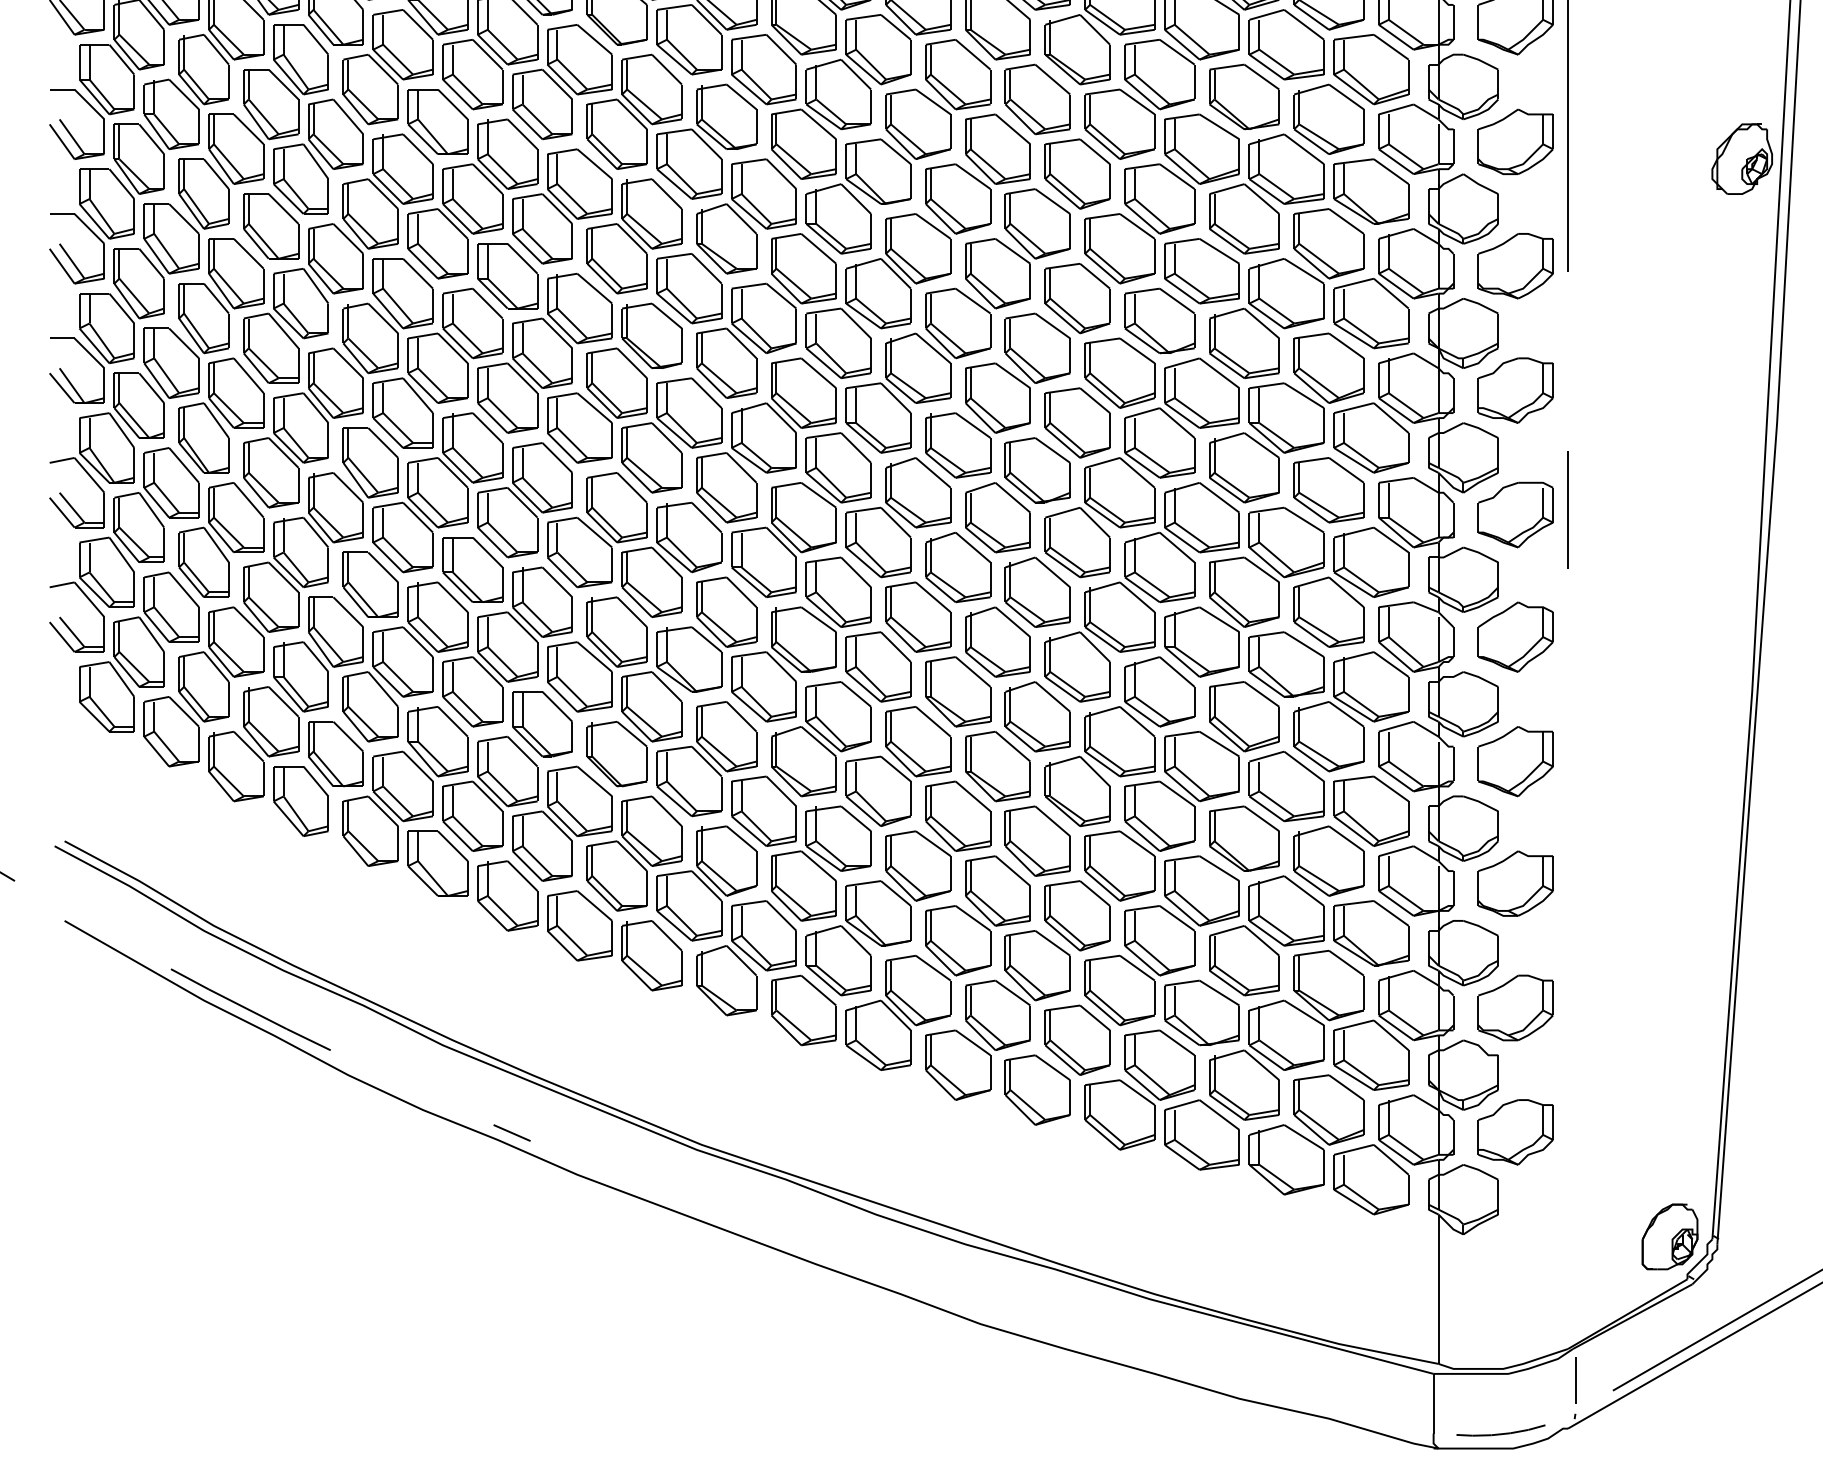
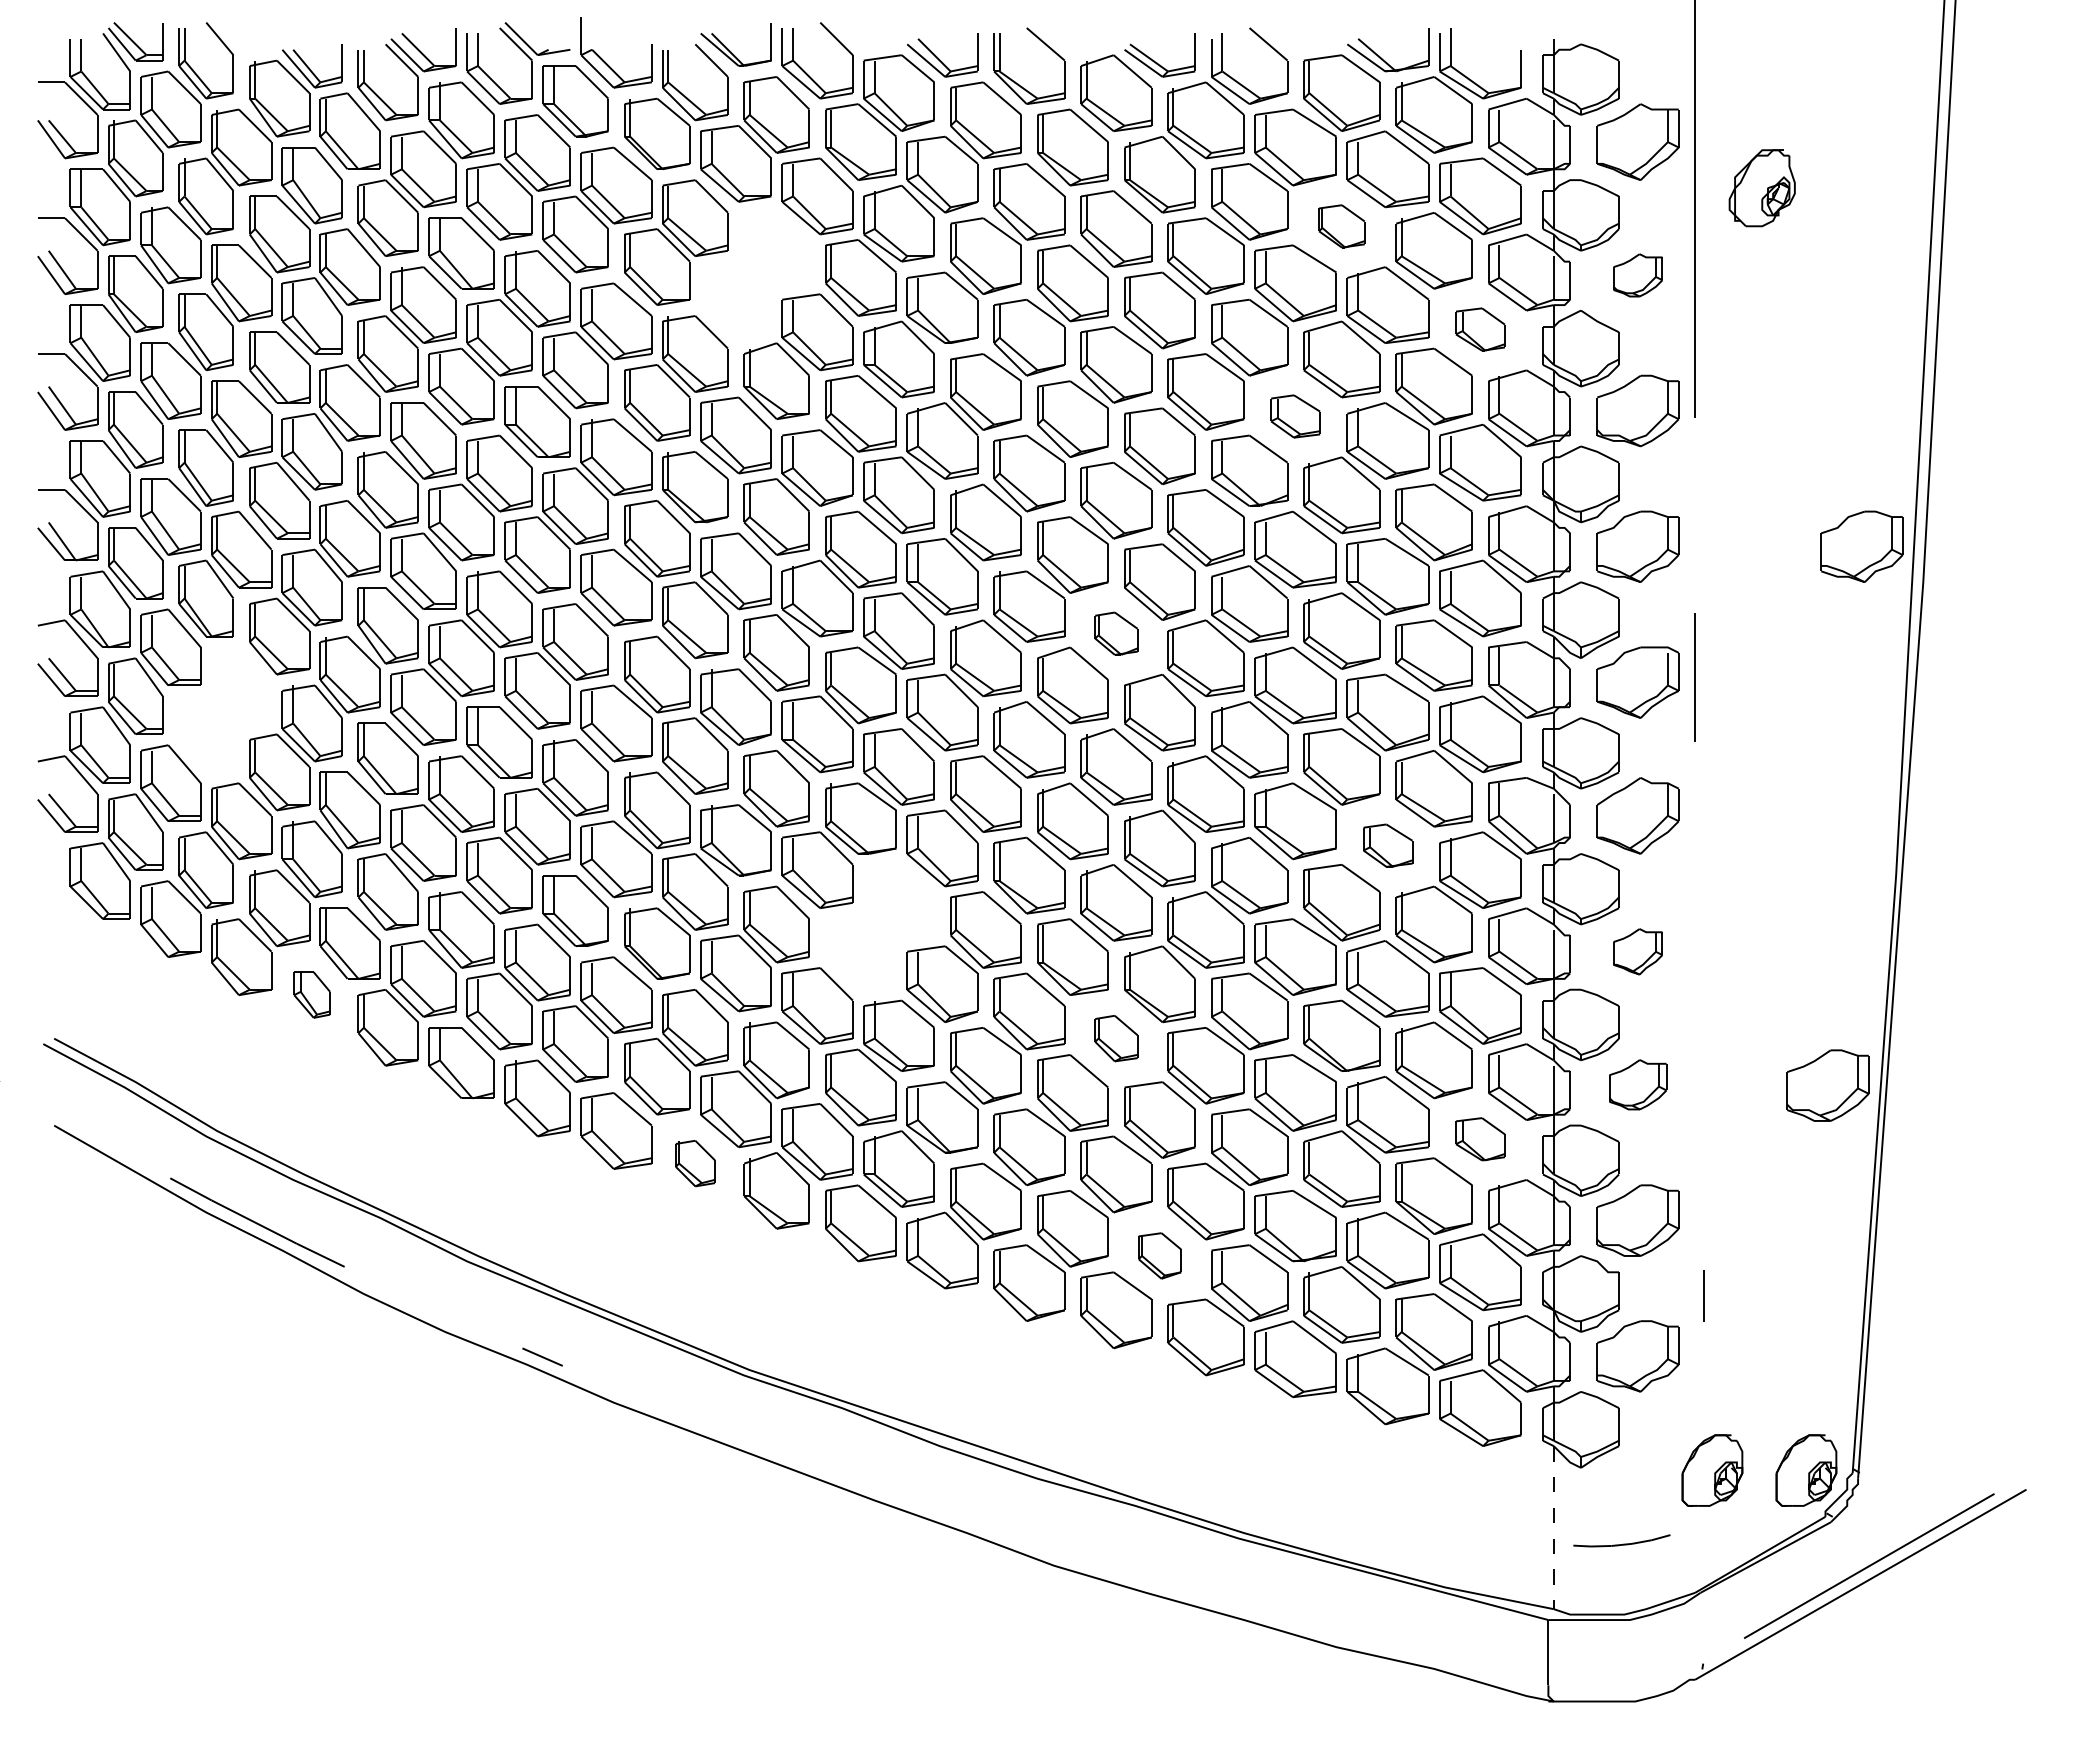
part: (1244, 97) -> (1341, 226), size x0.6
part: (706, 142) -> (754, 275), removed
part: (1515, 142) -> (1637, 275), size x0.6
part: (1741, 159) -> (1761, 188), moved
part: (1371, 191) -> (1480, 329), size x0.6
part: (1201, 271) -> (1295, 416), size x0.6
part: (1720, 390) -> (1861, 546), added
part: (1037, 470) -> (1116, 633), size x0.6
part: (221, 539) -> (225, 709), removed
part: (1286, 664) -> (1387, 845), size x0.6
part: (820, 739) -> (879, 927), removed
part: (1515, 761) -> (1637, 951), size x0.6
part: (300, 800) -> (311, 994), size x0.6
part: (1037, 841) -> (1116, 1038), size x0.6
part: (1515, 883) -> (1637, 1084), size x0.7
part: (1689, 884) -> (1827, 1085), added
part: (1371, 933) -> (1480, 1139), size x0.6
part: (652, 955) -> (695, 1163), size x0.6
part: (1077, 1039) -> (1159, 1255), size x0.6
part: (1583, 1236) -> (1712, 1470), added
line: (1438, 1290) -> (1553, 1528), solid -> dashed
line: (1575, 1379) -> (1703, 1295), moved
curve: (1501, 1432) -> (1622, 1543), moved

